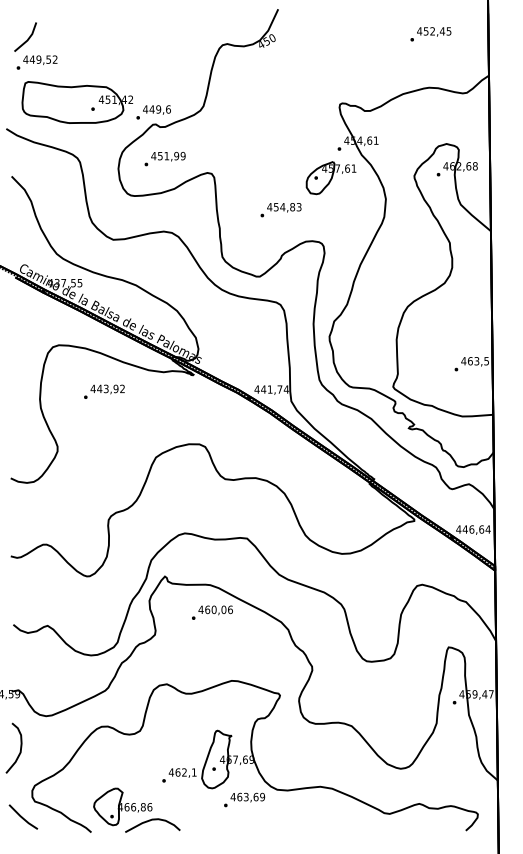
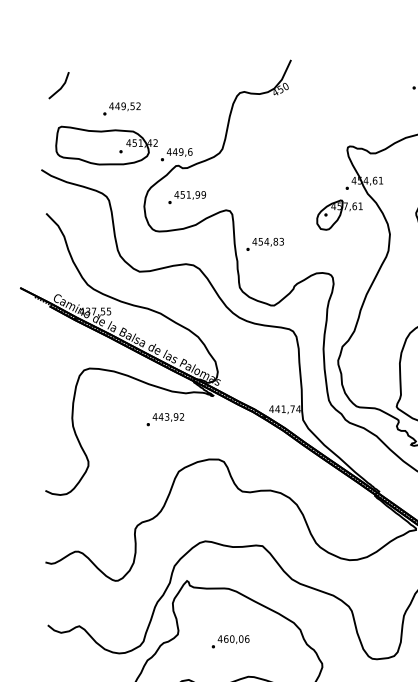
text: (36, 62) -> (121, 108), moved
text: (280, 210) -> (264, 244), moved
text: (104, 391) -> (165, 419), moved
text: (212, 612) -> (230, 641), moved

